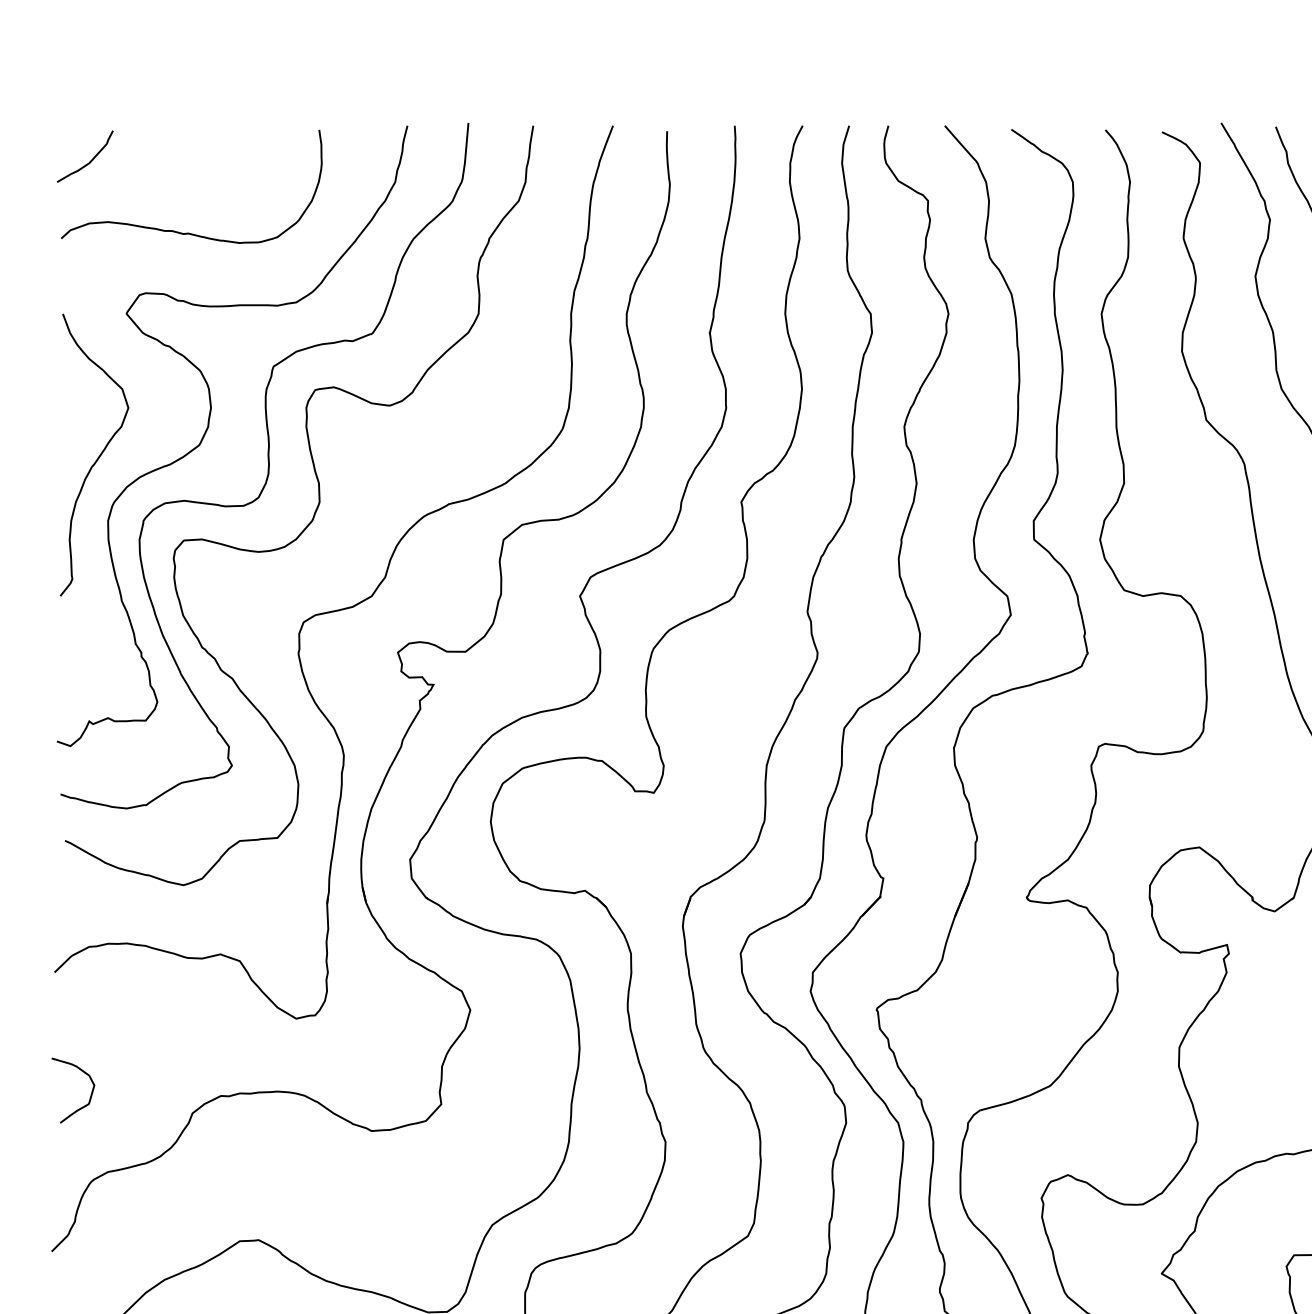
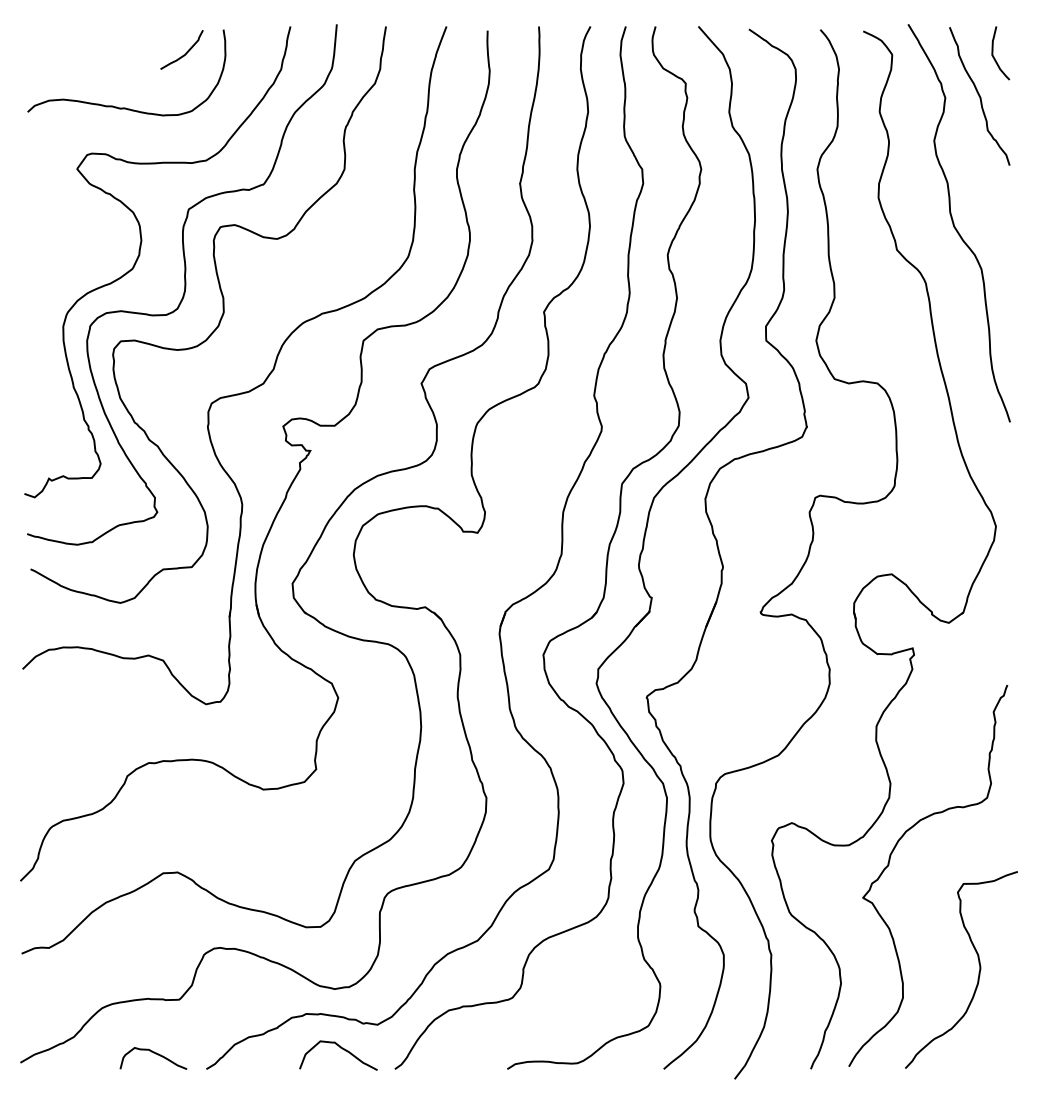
curve: (89, 160) -> (185, 52), moved
curve: (97, 456) -> (55, 277), removed
curve: (89, 1095) -> (49, 762), removed

